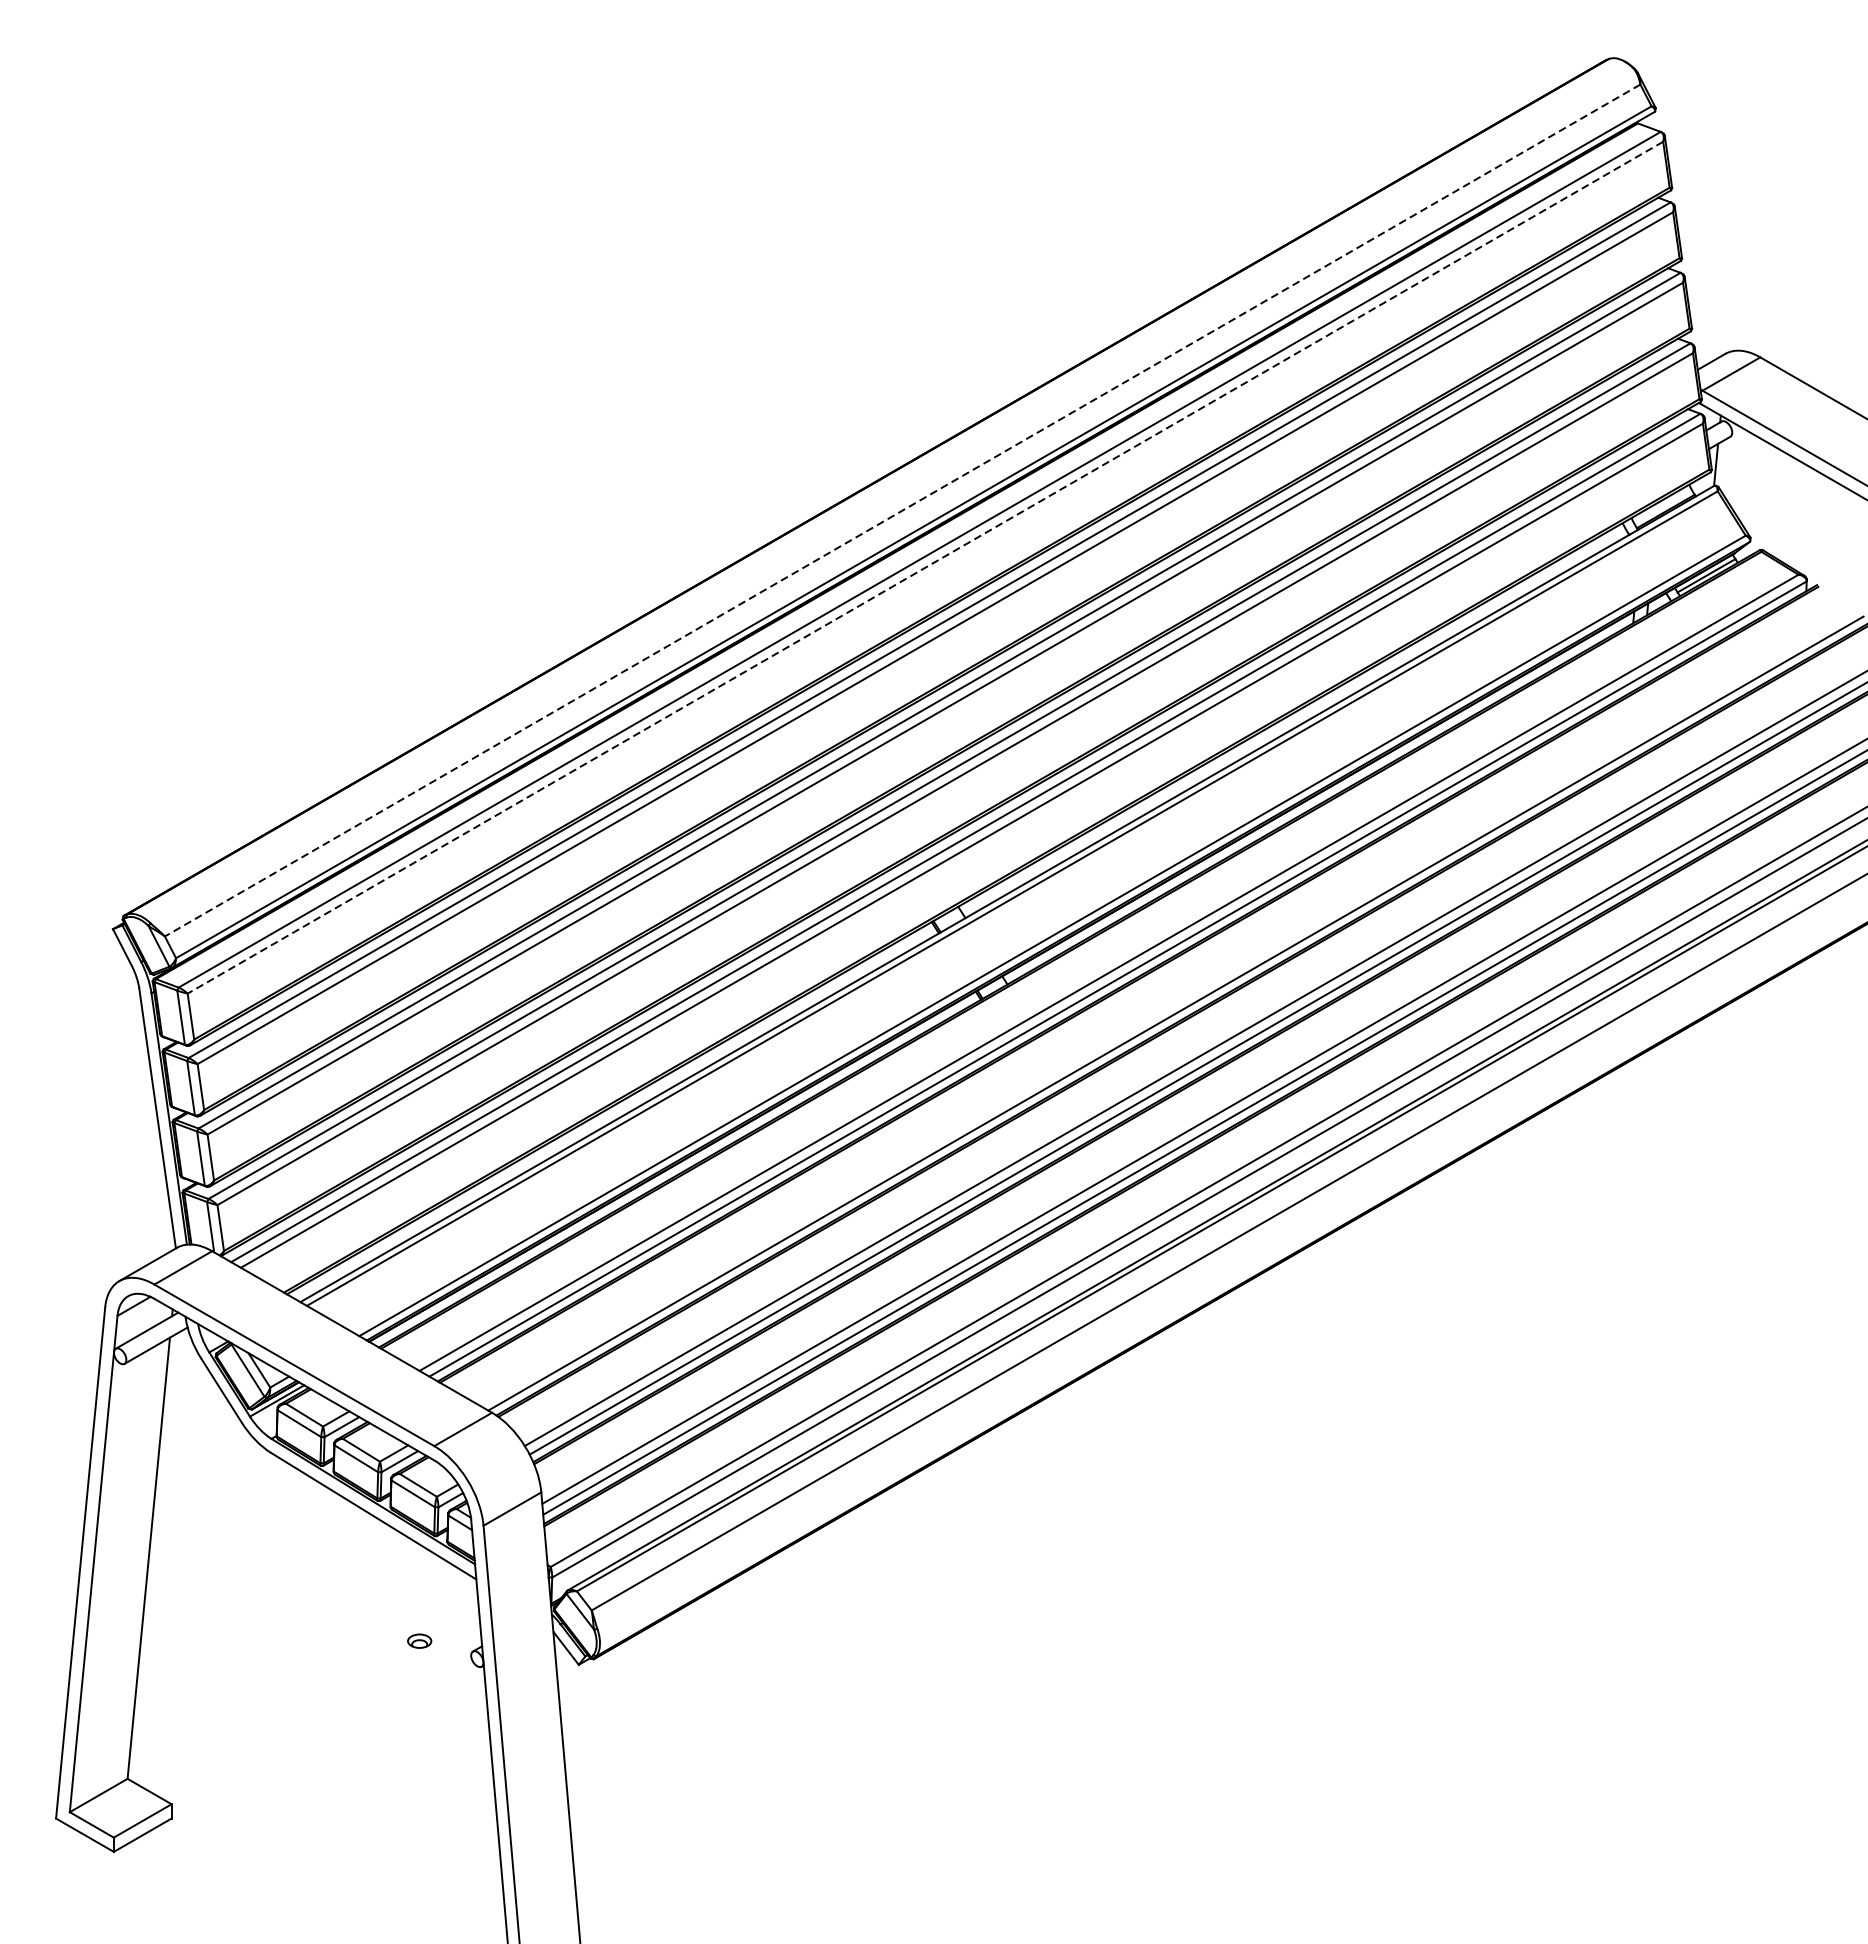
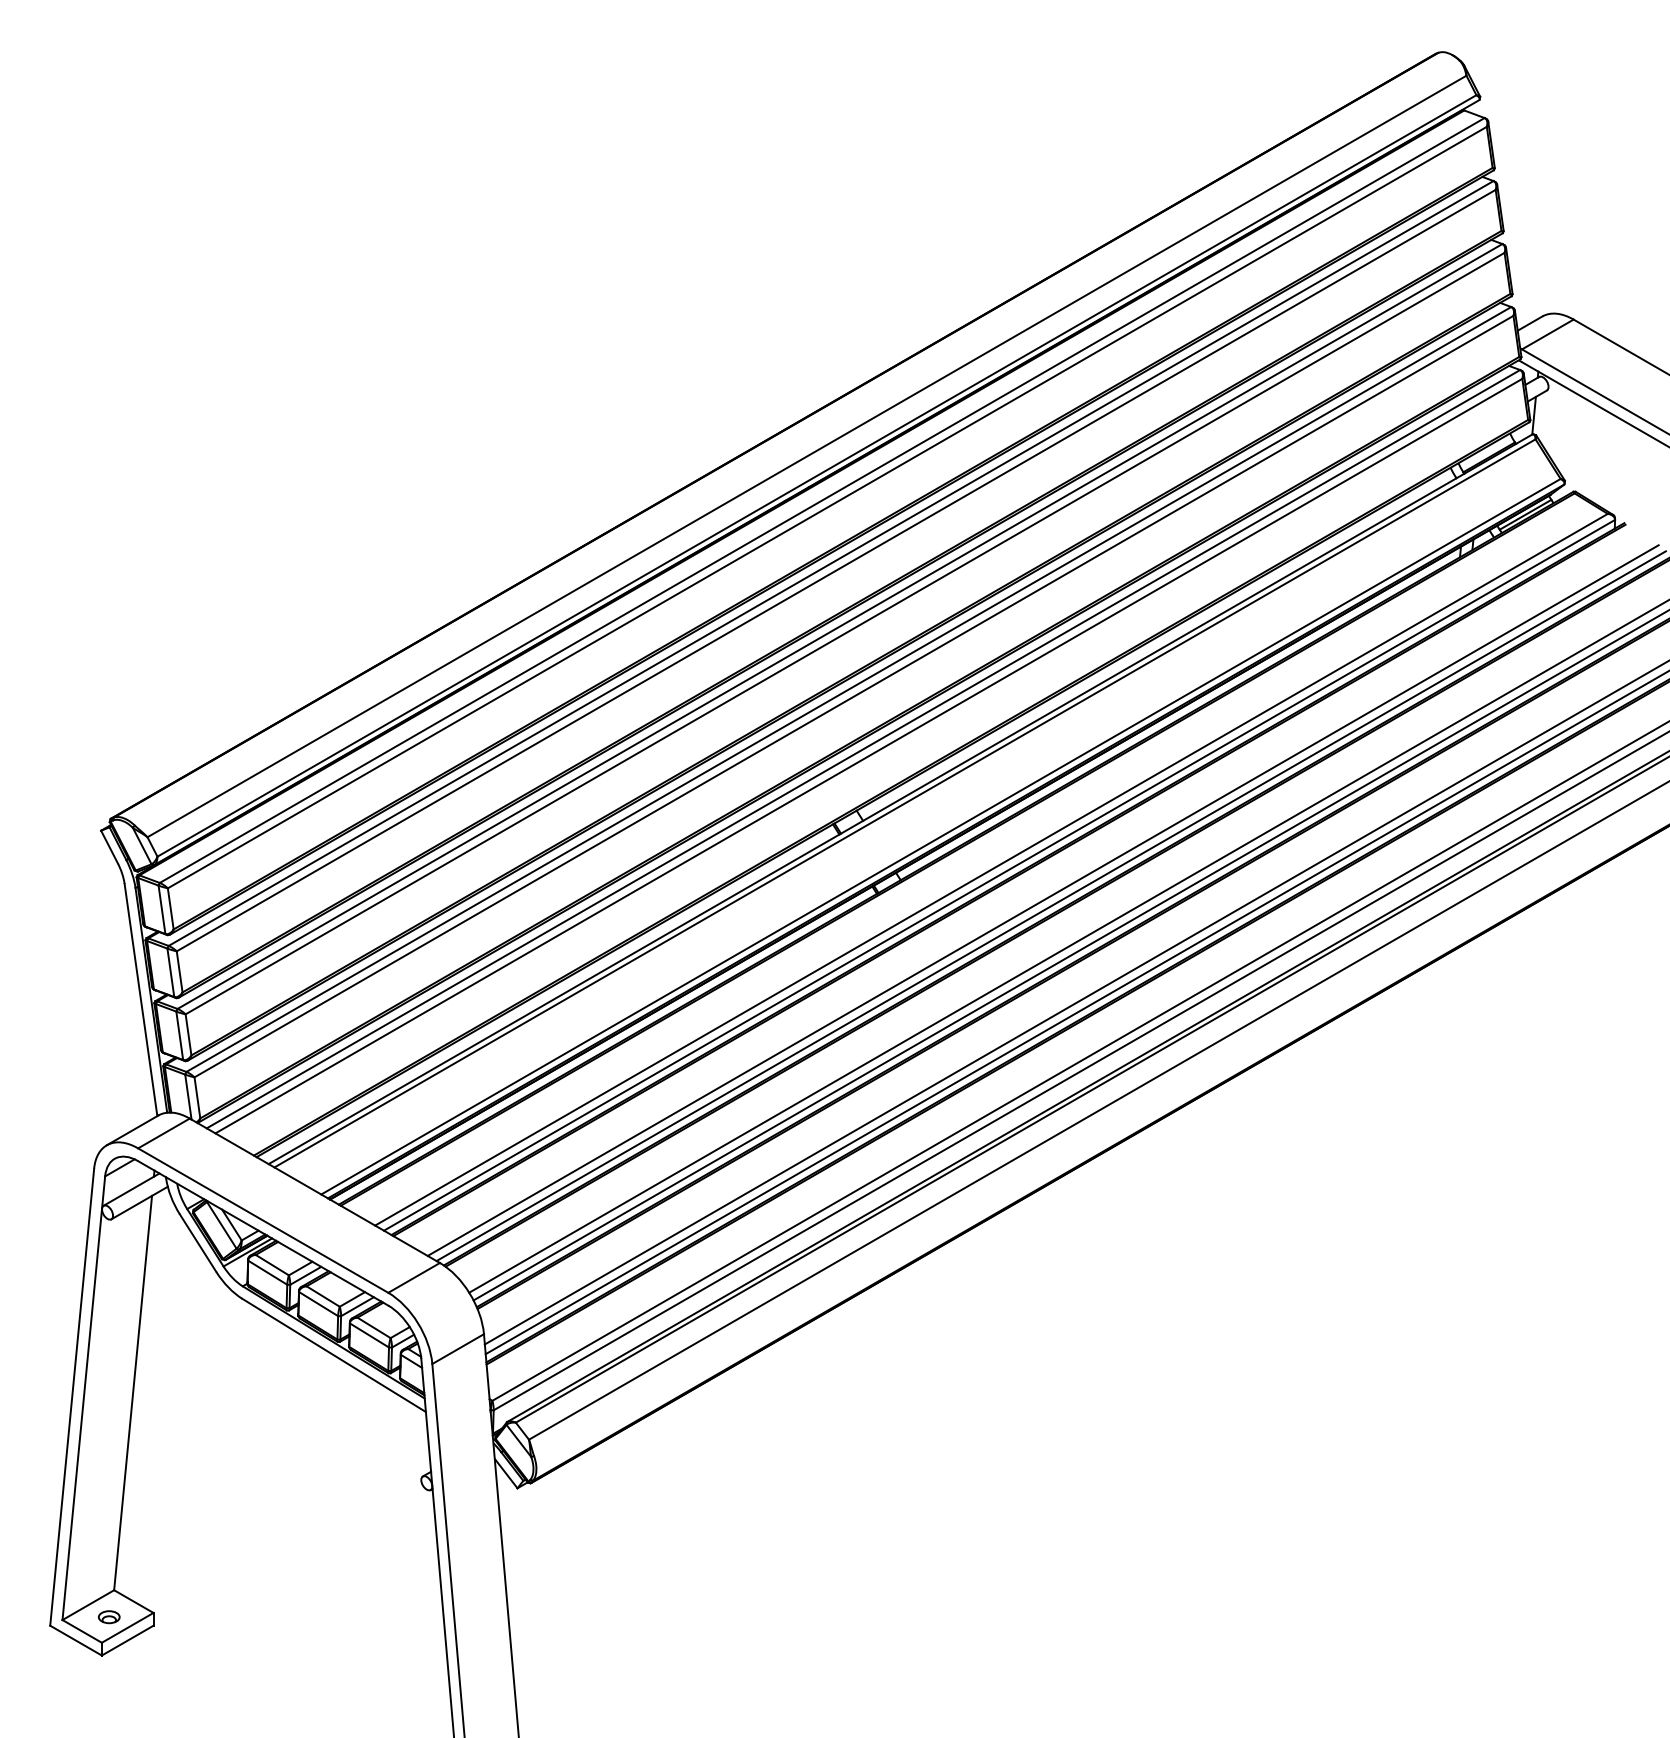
line: (902, 510) -> (806, 456), dashed -> solid
line: (924, 567) -> (826, 507), dashed -> solid
line: (1166, 1007) -> (1042, 900), added
part: (419, 1641) -> (109, 1617), moved

